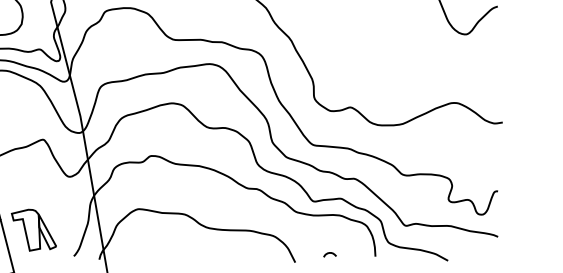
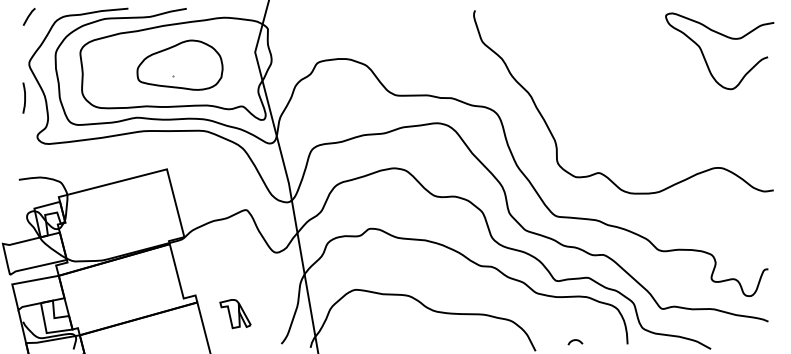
part: (33, 229) -> (235, 313), size x0.6

